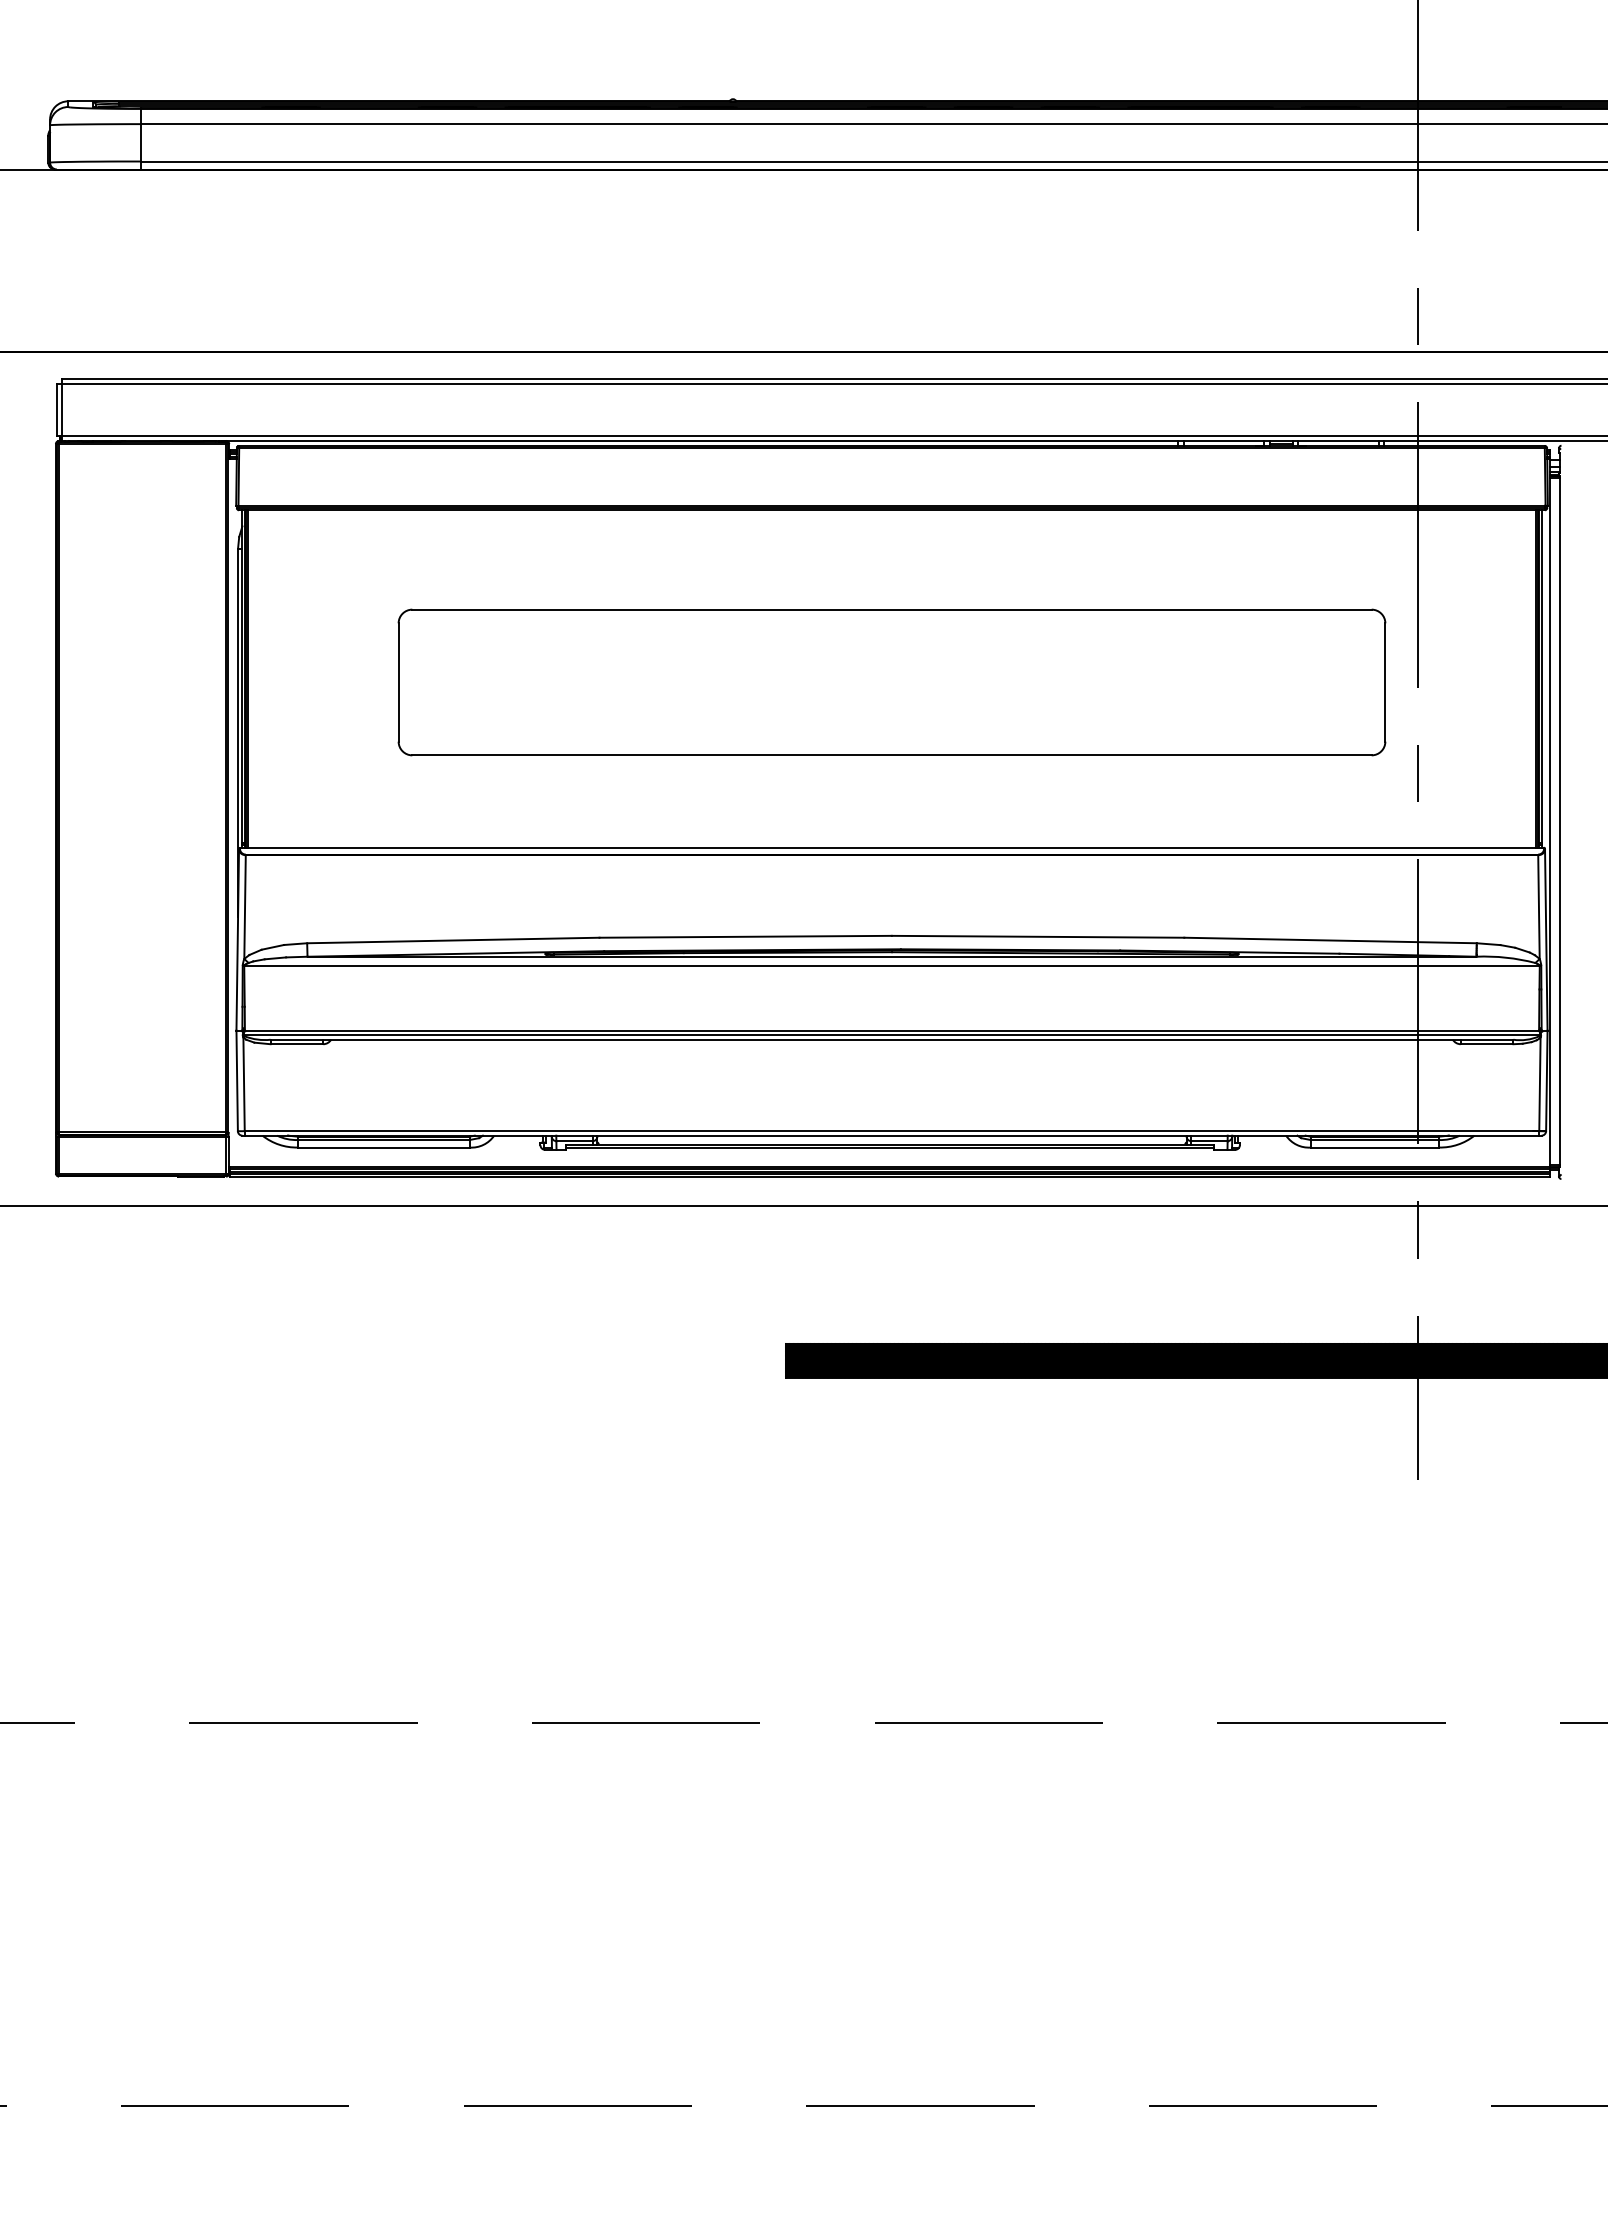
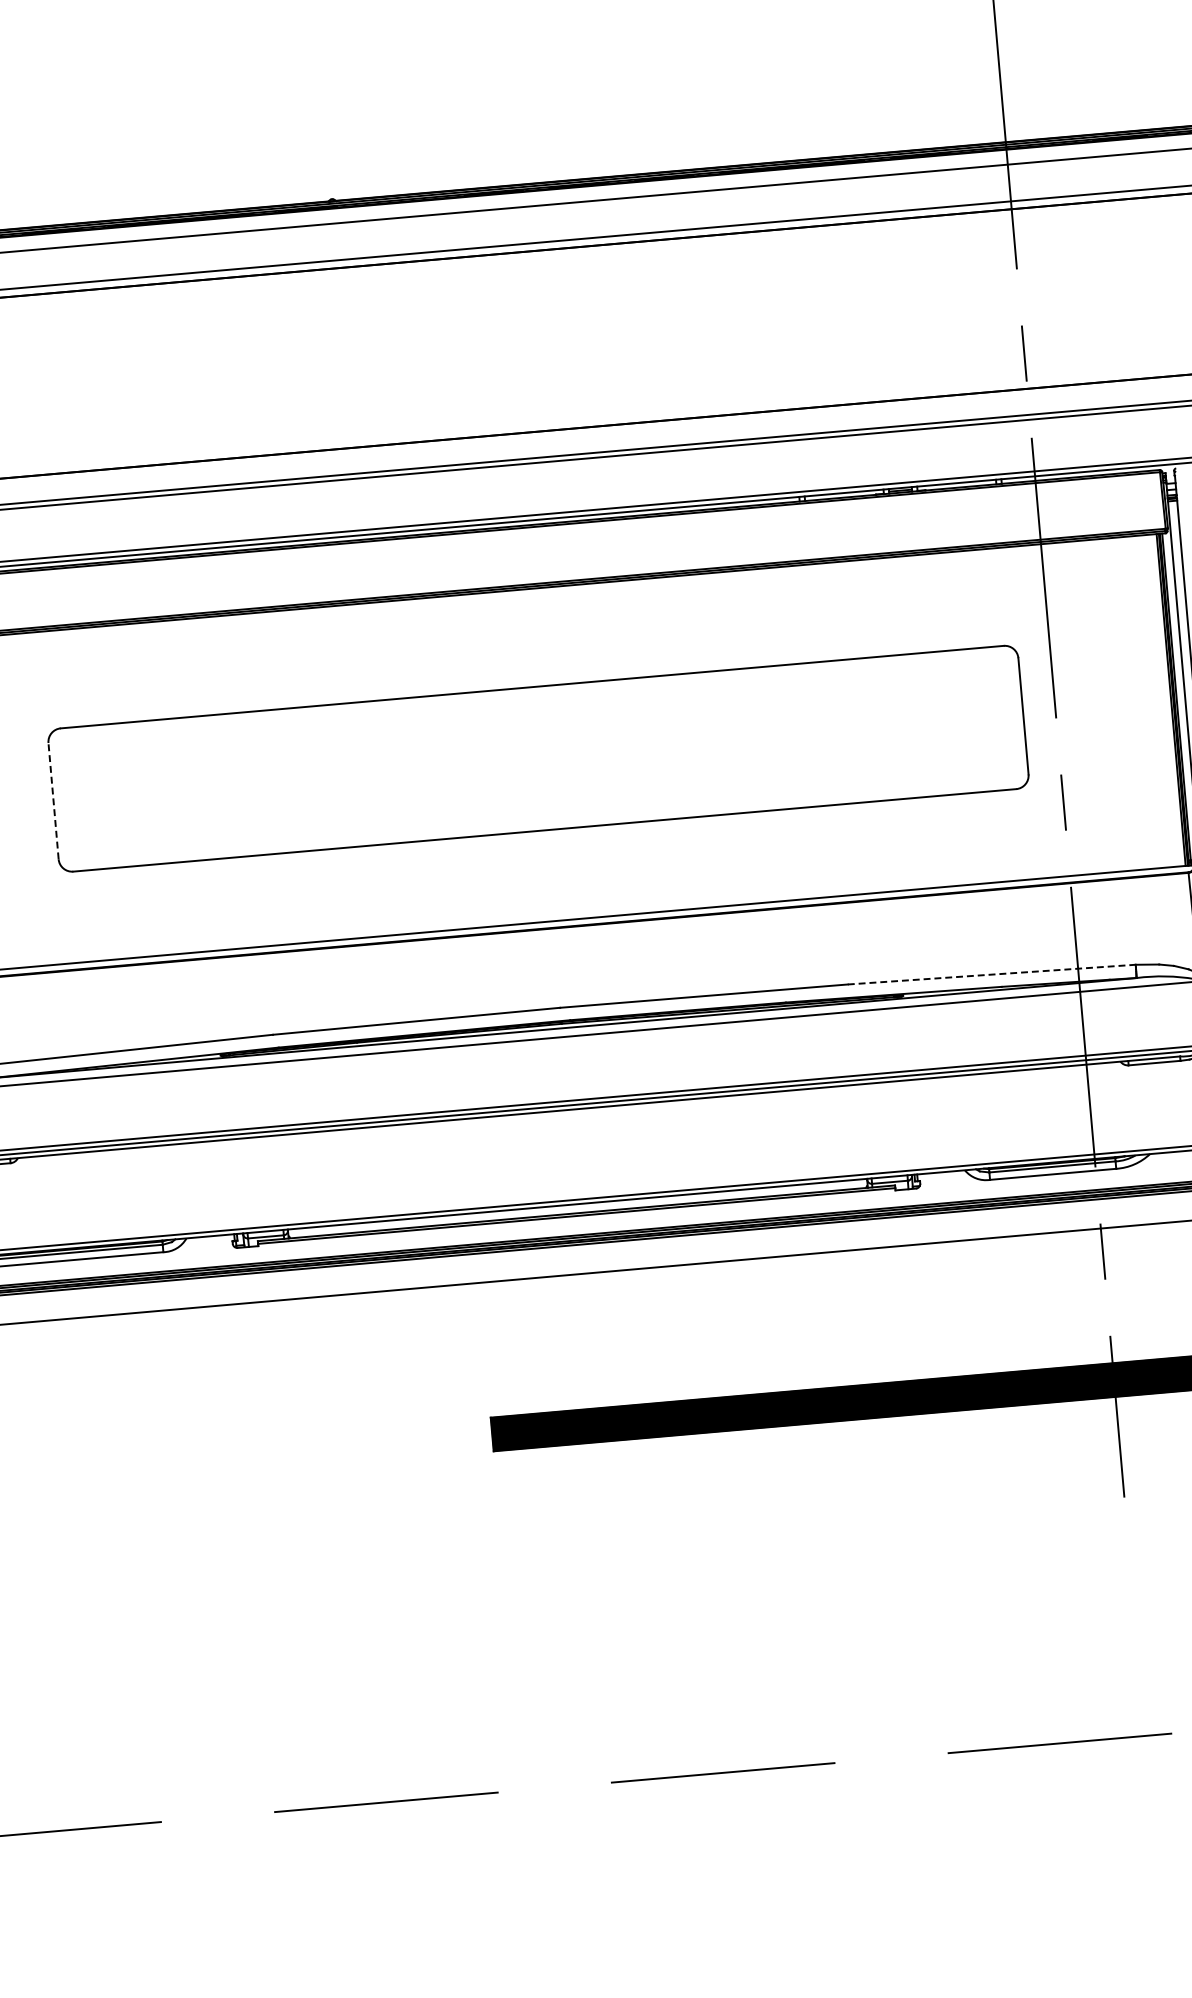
line: (398, 682) -> (53, 801), solid -> dashed
line: (1331, 940) -> (992, 974), solid -> dashed

